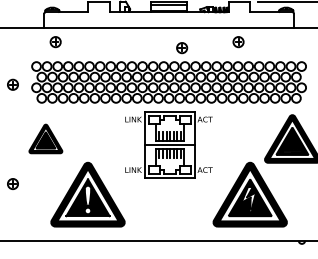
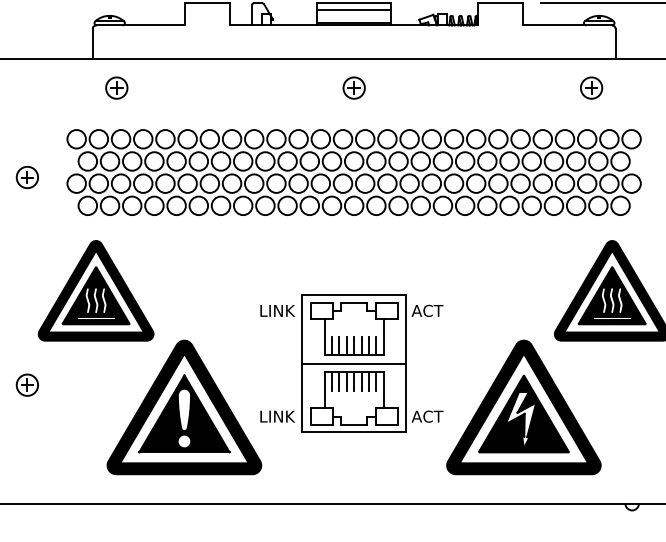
part: (238, 42) -> (591, 88), moved
part: (182, 48) -> (354, 88), moved
part: (45, 138) -> (95, 289), size x1.67
part: (168, 144) -> (350, 363), moved

